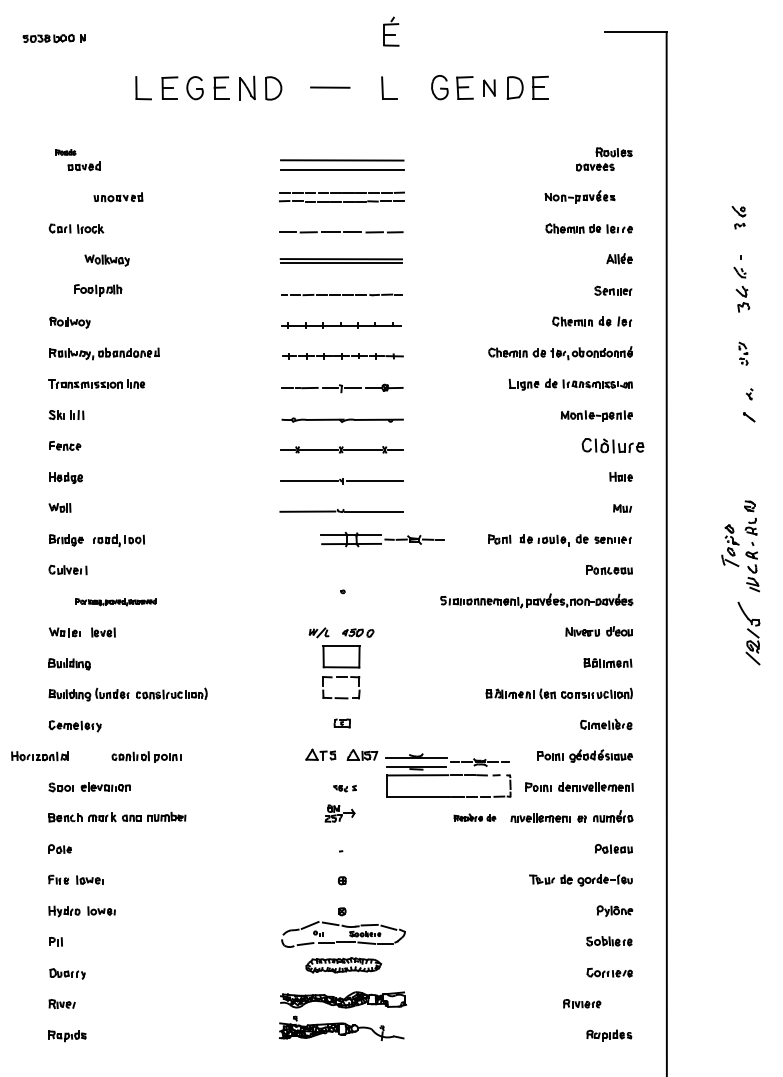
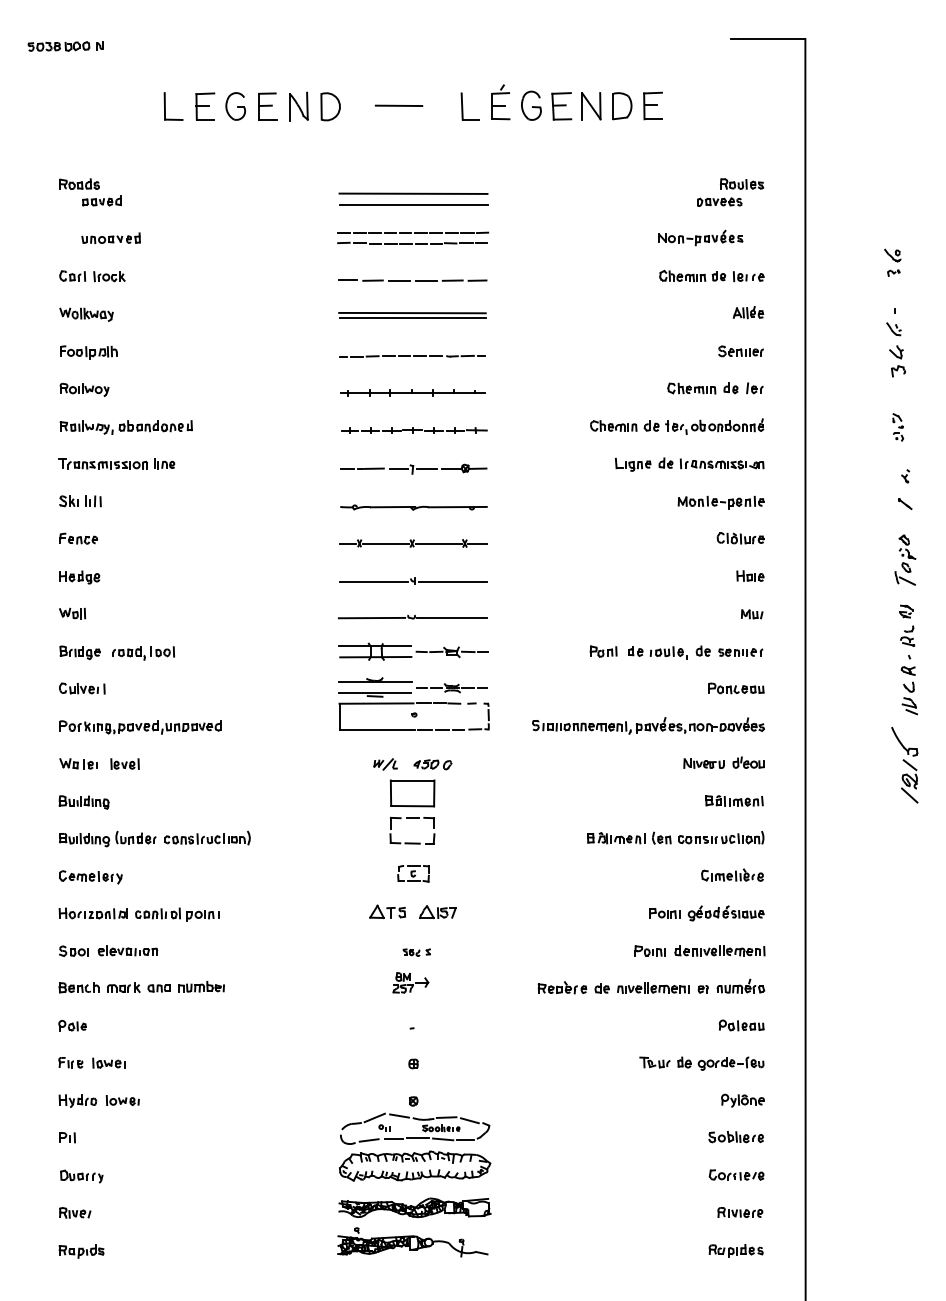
part: (391, 31) -> (500, 102), moved
part: (489, 88) -> (591, 106), size x1.43
part: (65, 151) -> (79, 183), size x1.67
part: (117, 196) -> (110, 237), moved
part: (107, 260) -> (86, 314), moved
part: (98, 290) -> (88, 352), moved
part: (612, 445) -> (740, 538), size x0.62
part: (382, 539) -> (413, 651), moved
part: (730, 545) -> (905, 559), moved
part: (116, 602) -> (140, 727), size x1.67
part: (342, 723) -> (413, 873), size x1.67
part: (39, 756) -> (92, 913), moved
part: (448, 775) -> (413, 703), moved
part: (474, 817) -> (573, 987), size x1.43
part: (343, 964) -> (415, 1165), size x1.67
part: (582, 1003) -> (740, 1212), moved

